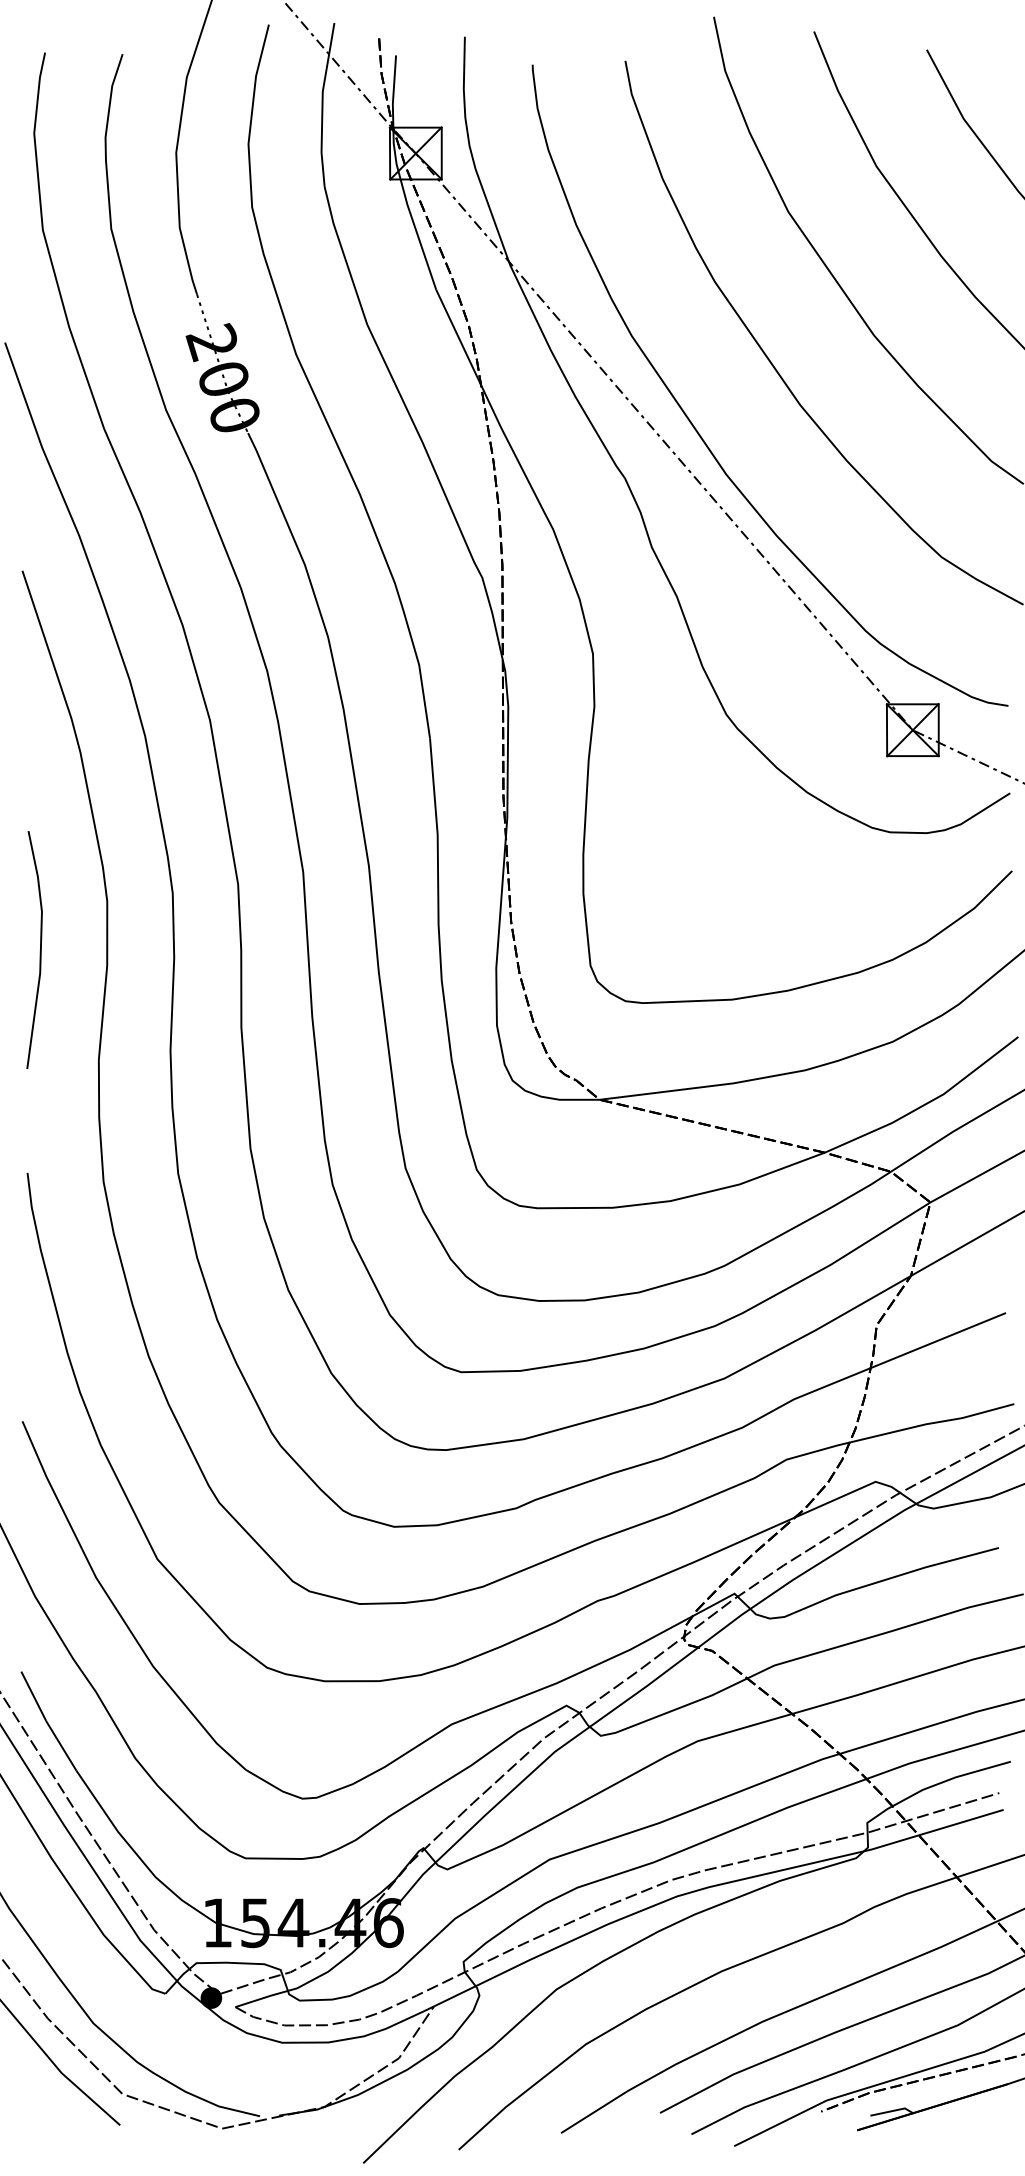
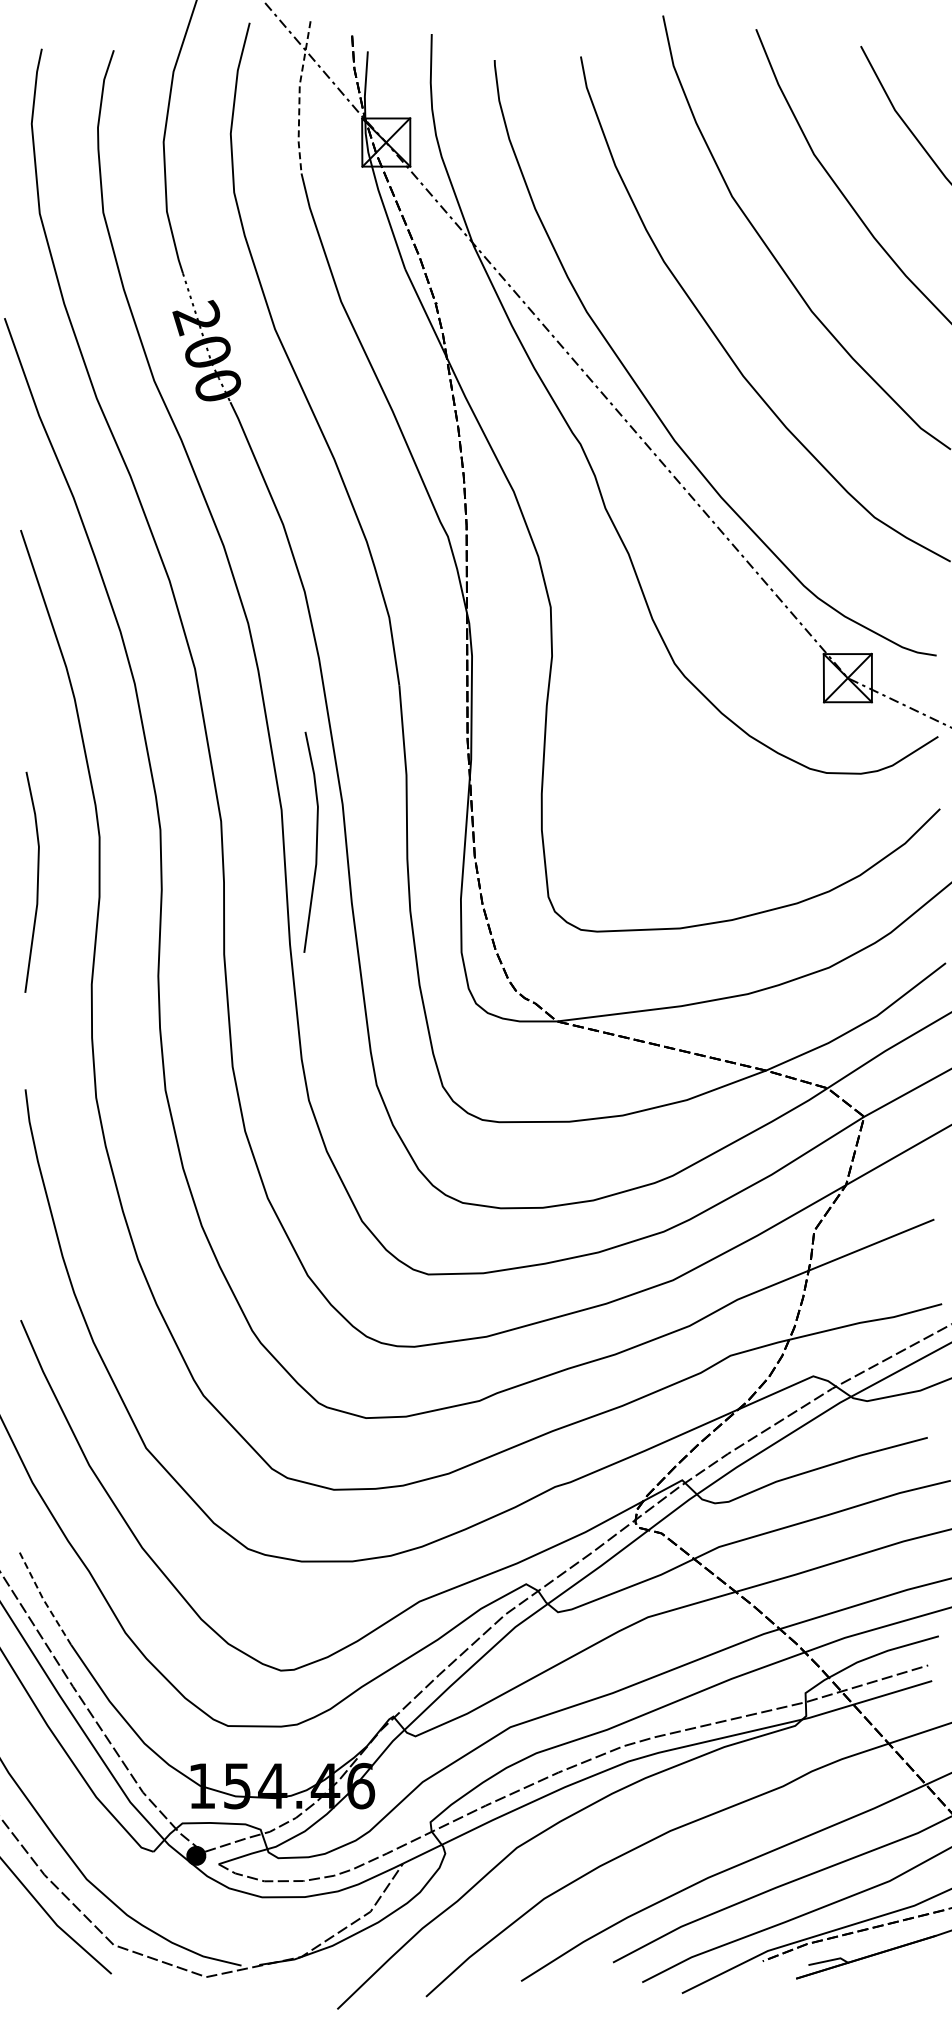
line: (322, 105) -> (299, 97), solid -> dashed
line: (340, 906) -> (316, 841), added
line: (46, 1722) -> (43, 1599), solid -> dashed

